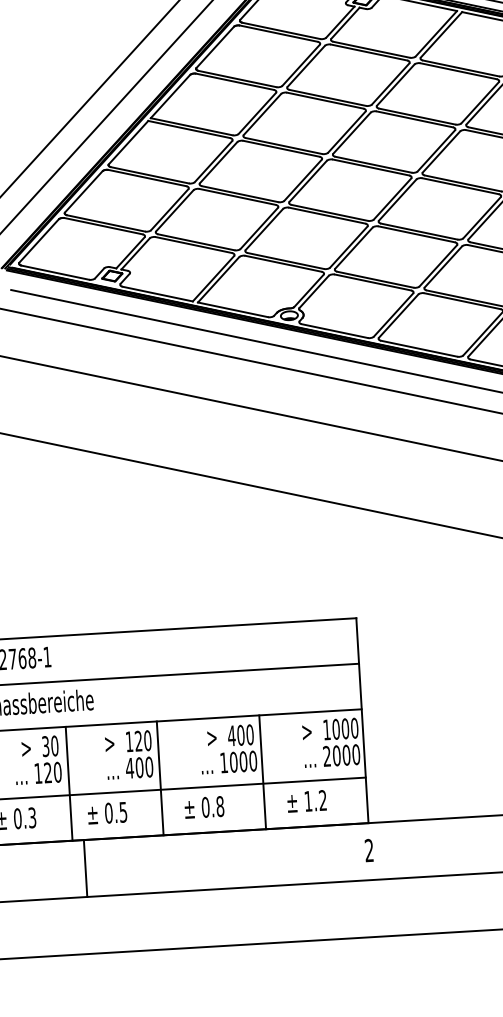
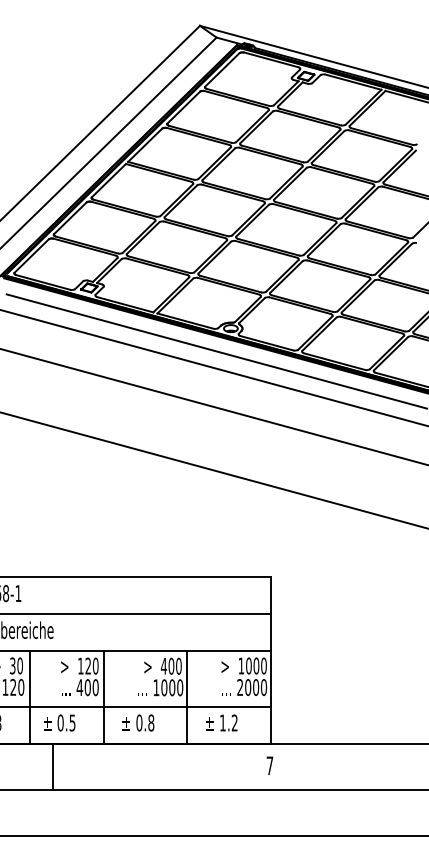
text: (368, 850) -> (269, 765), 2 -> 7
line: (85, 868) -> (53, 766), moved

